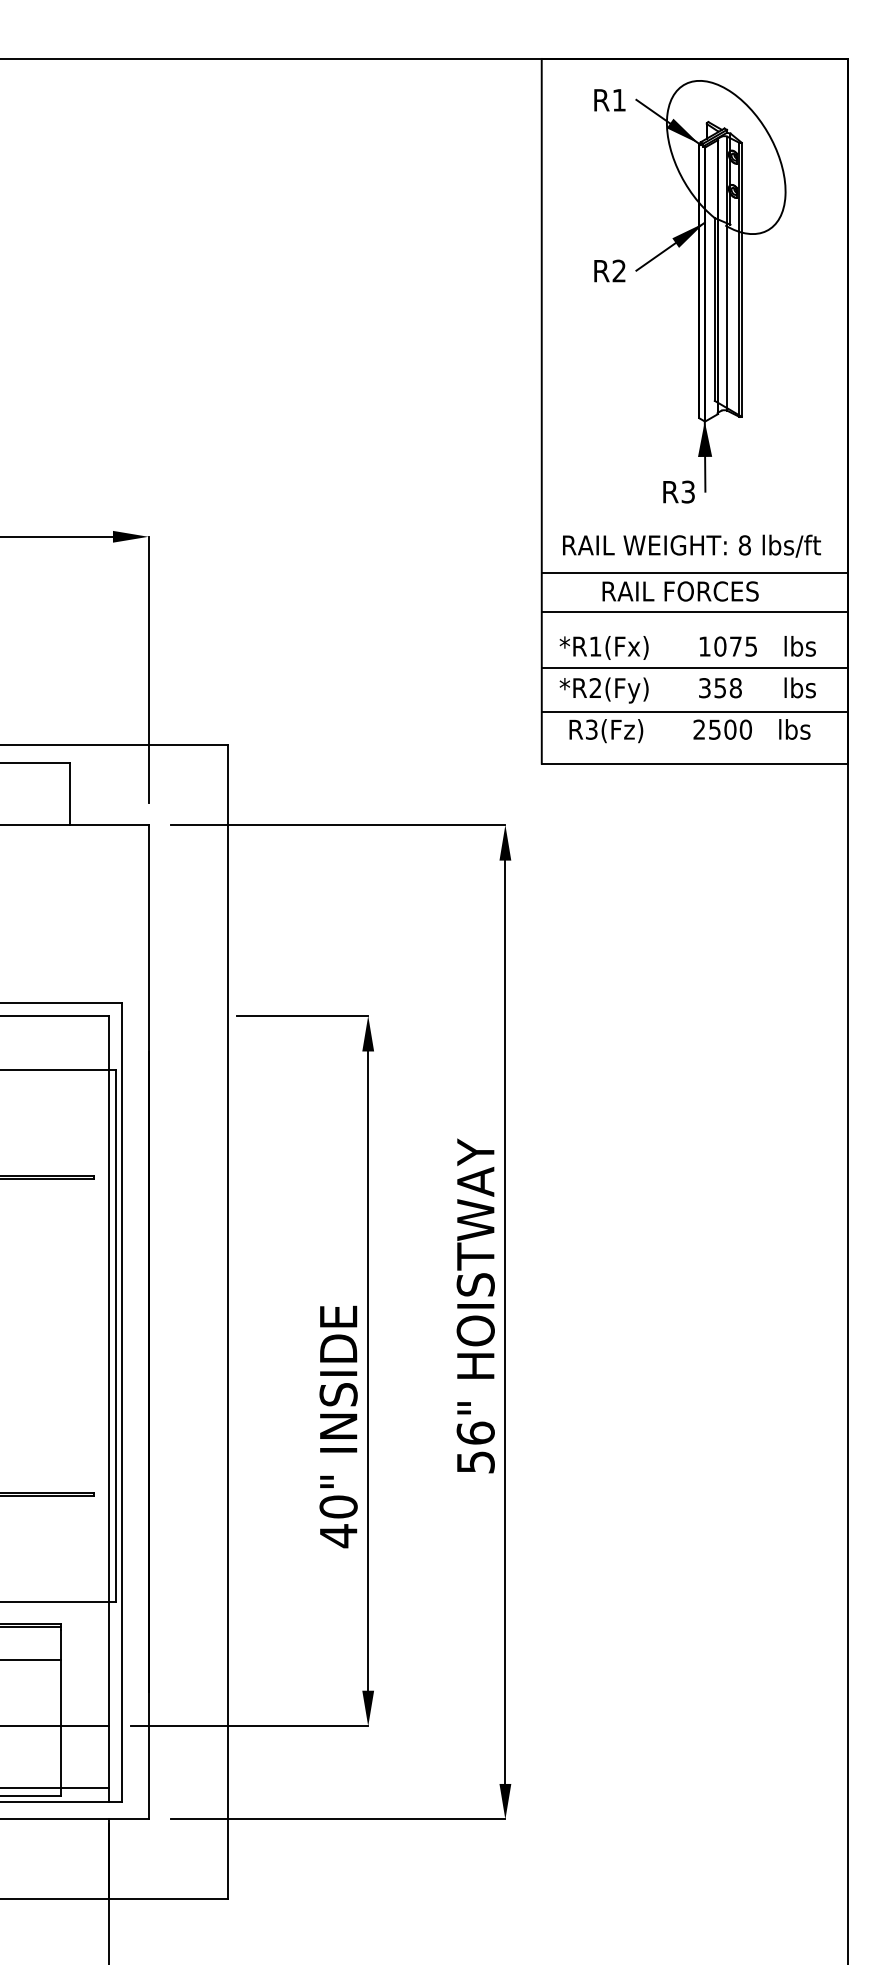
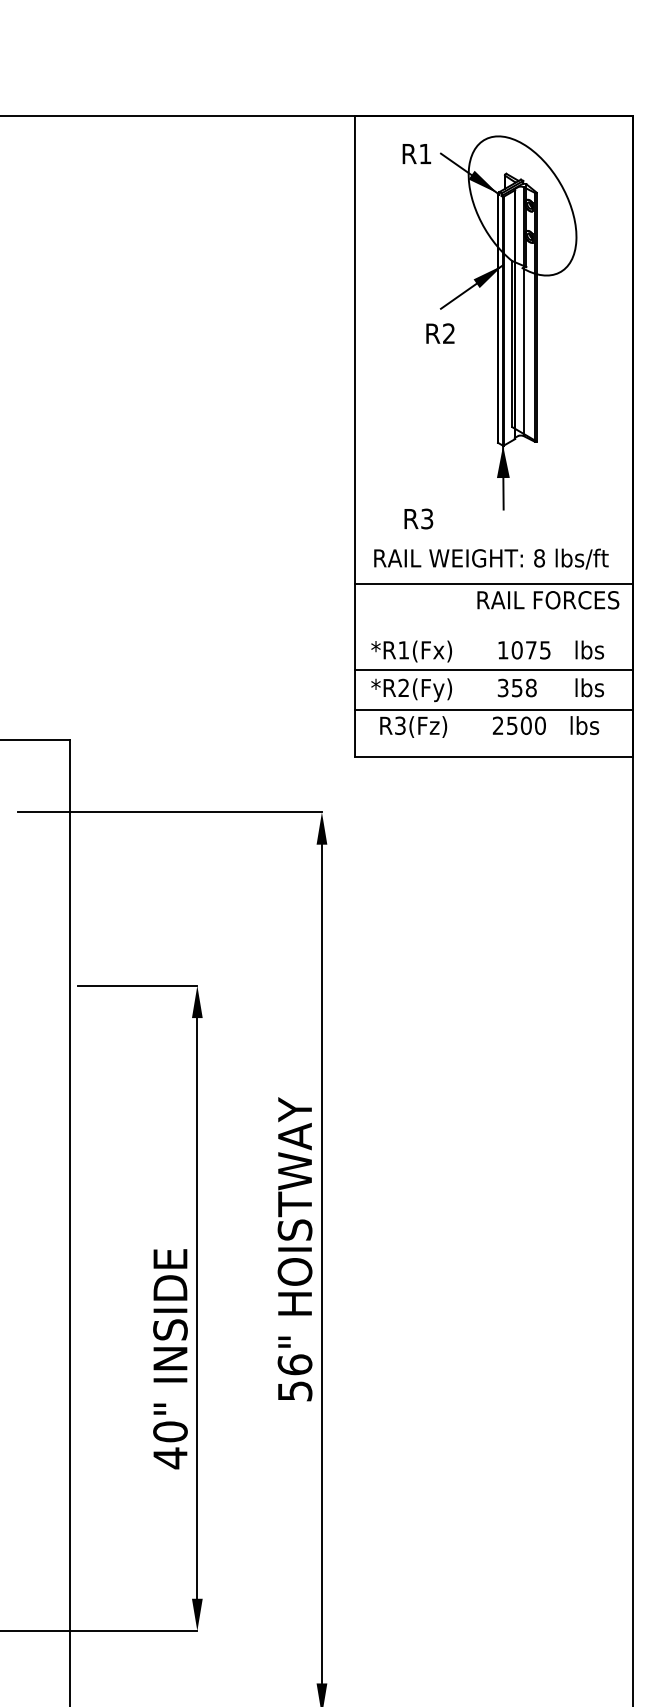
text: (609, 270) -> (440, 333), moved
text: (678, 491) -> (418, 518), moved
text: (680, 591) -> (548, 600), moved
line: (694, 611) -> (493, 618), removed

